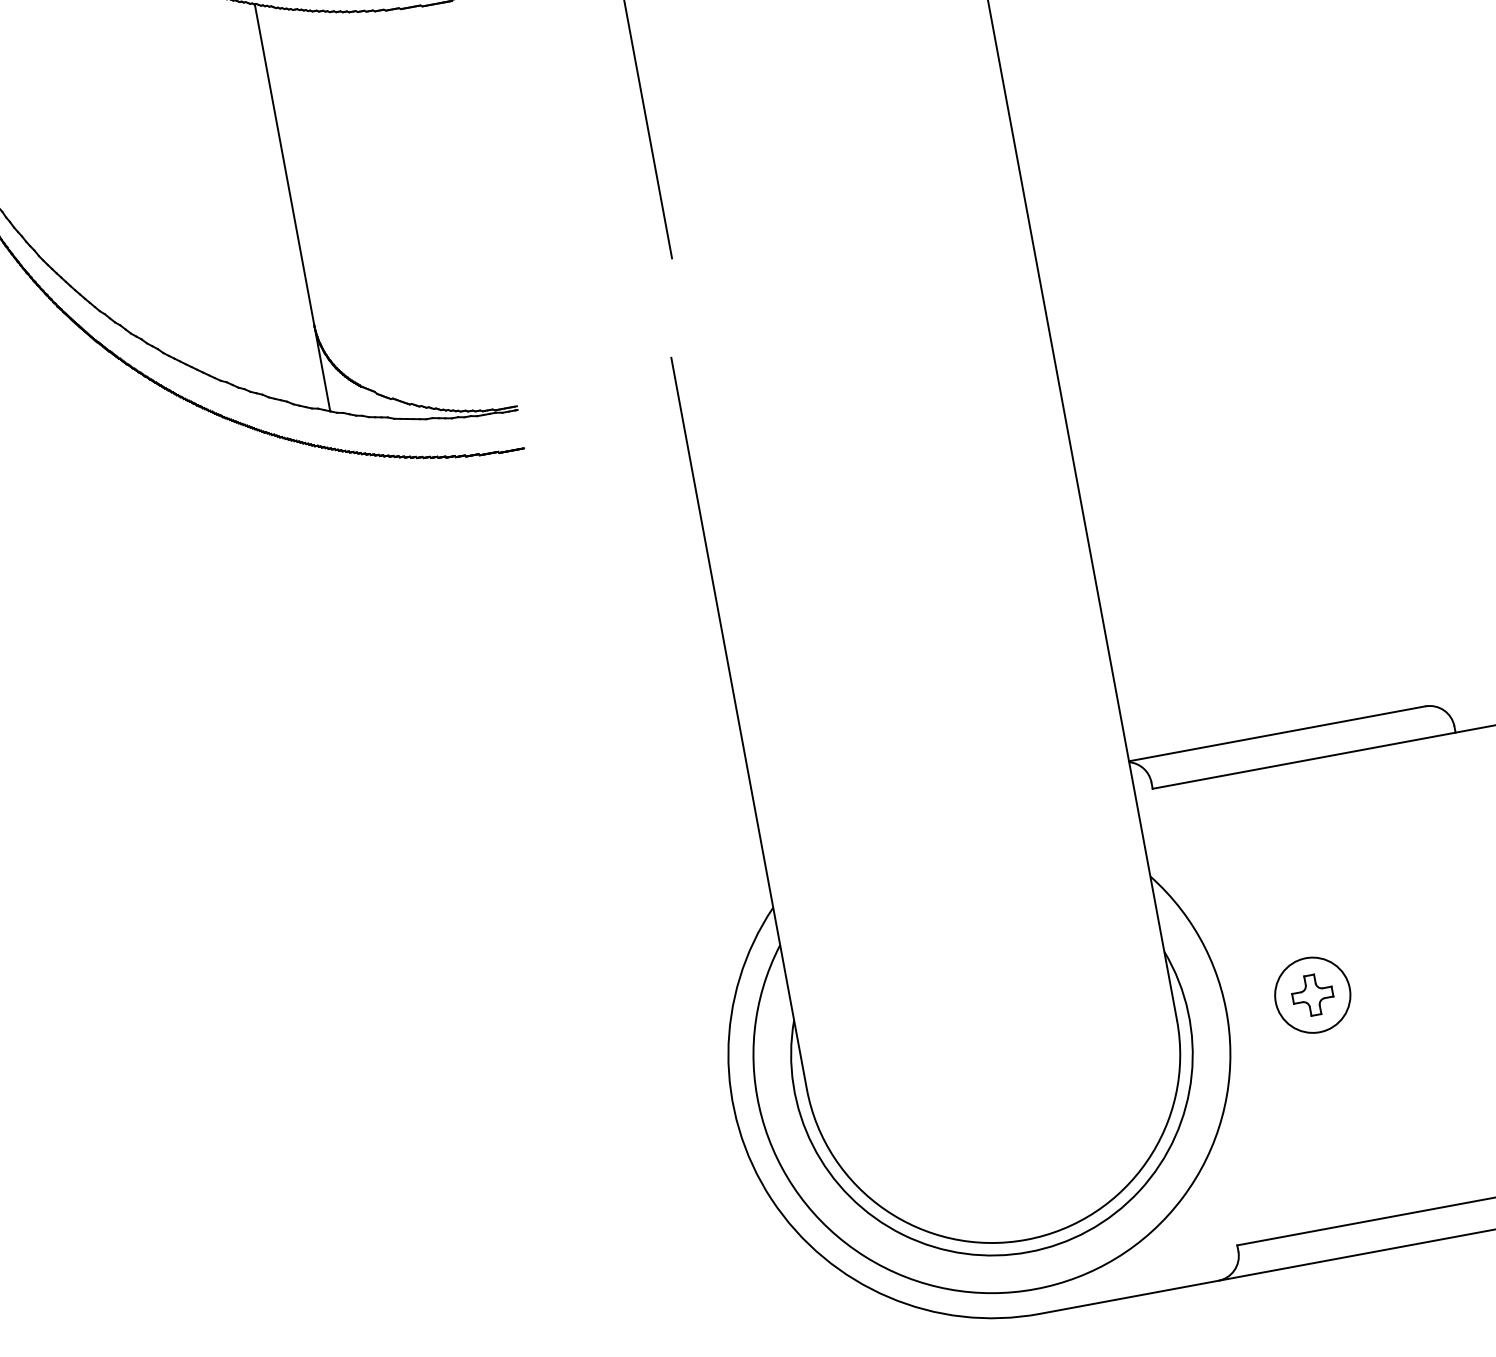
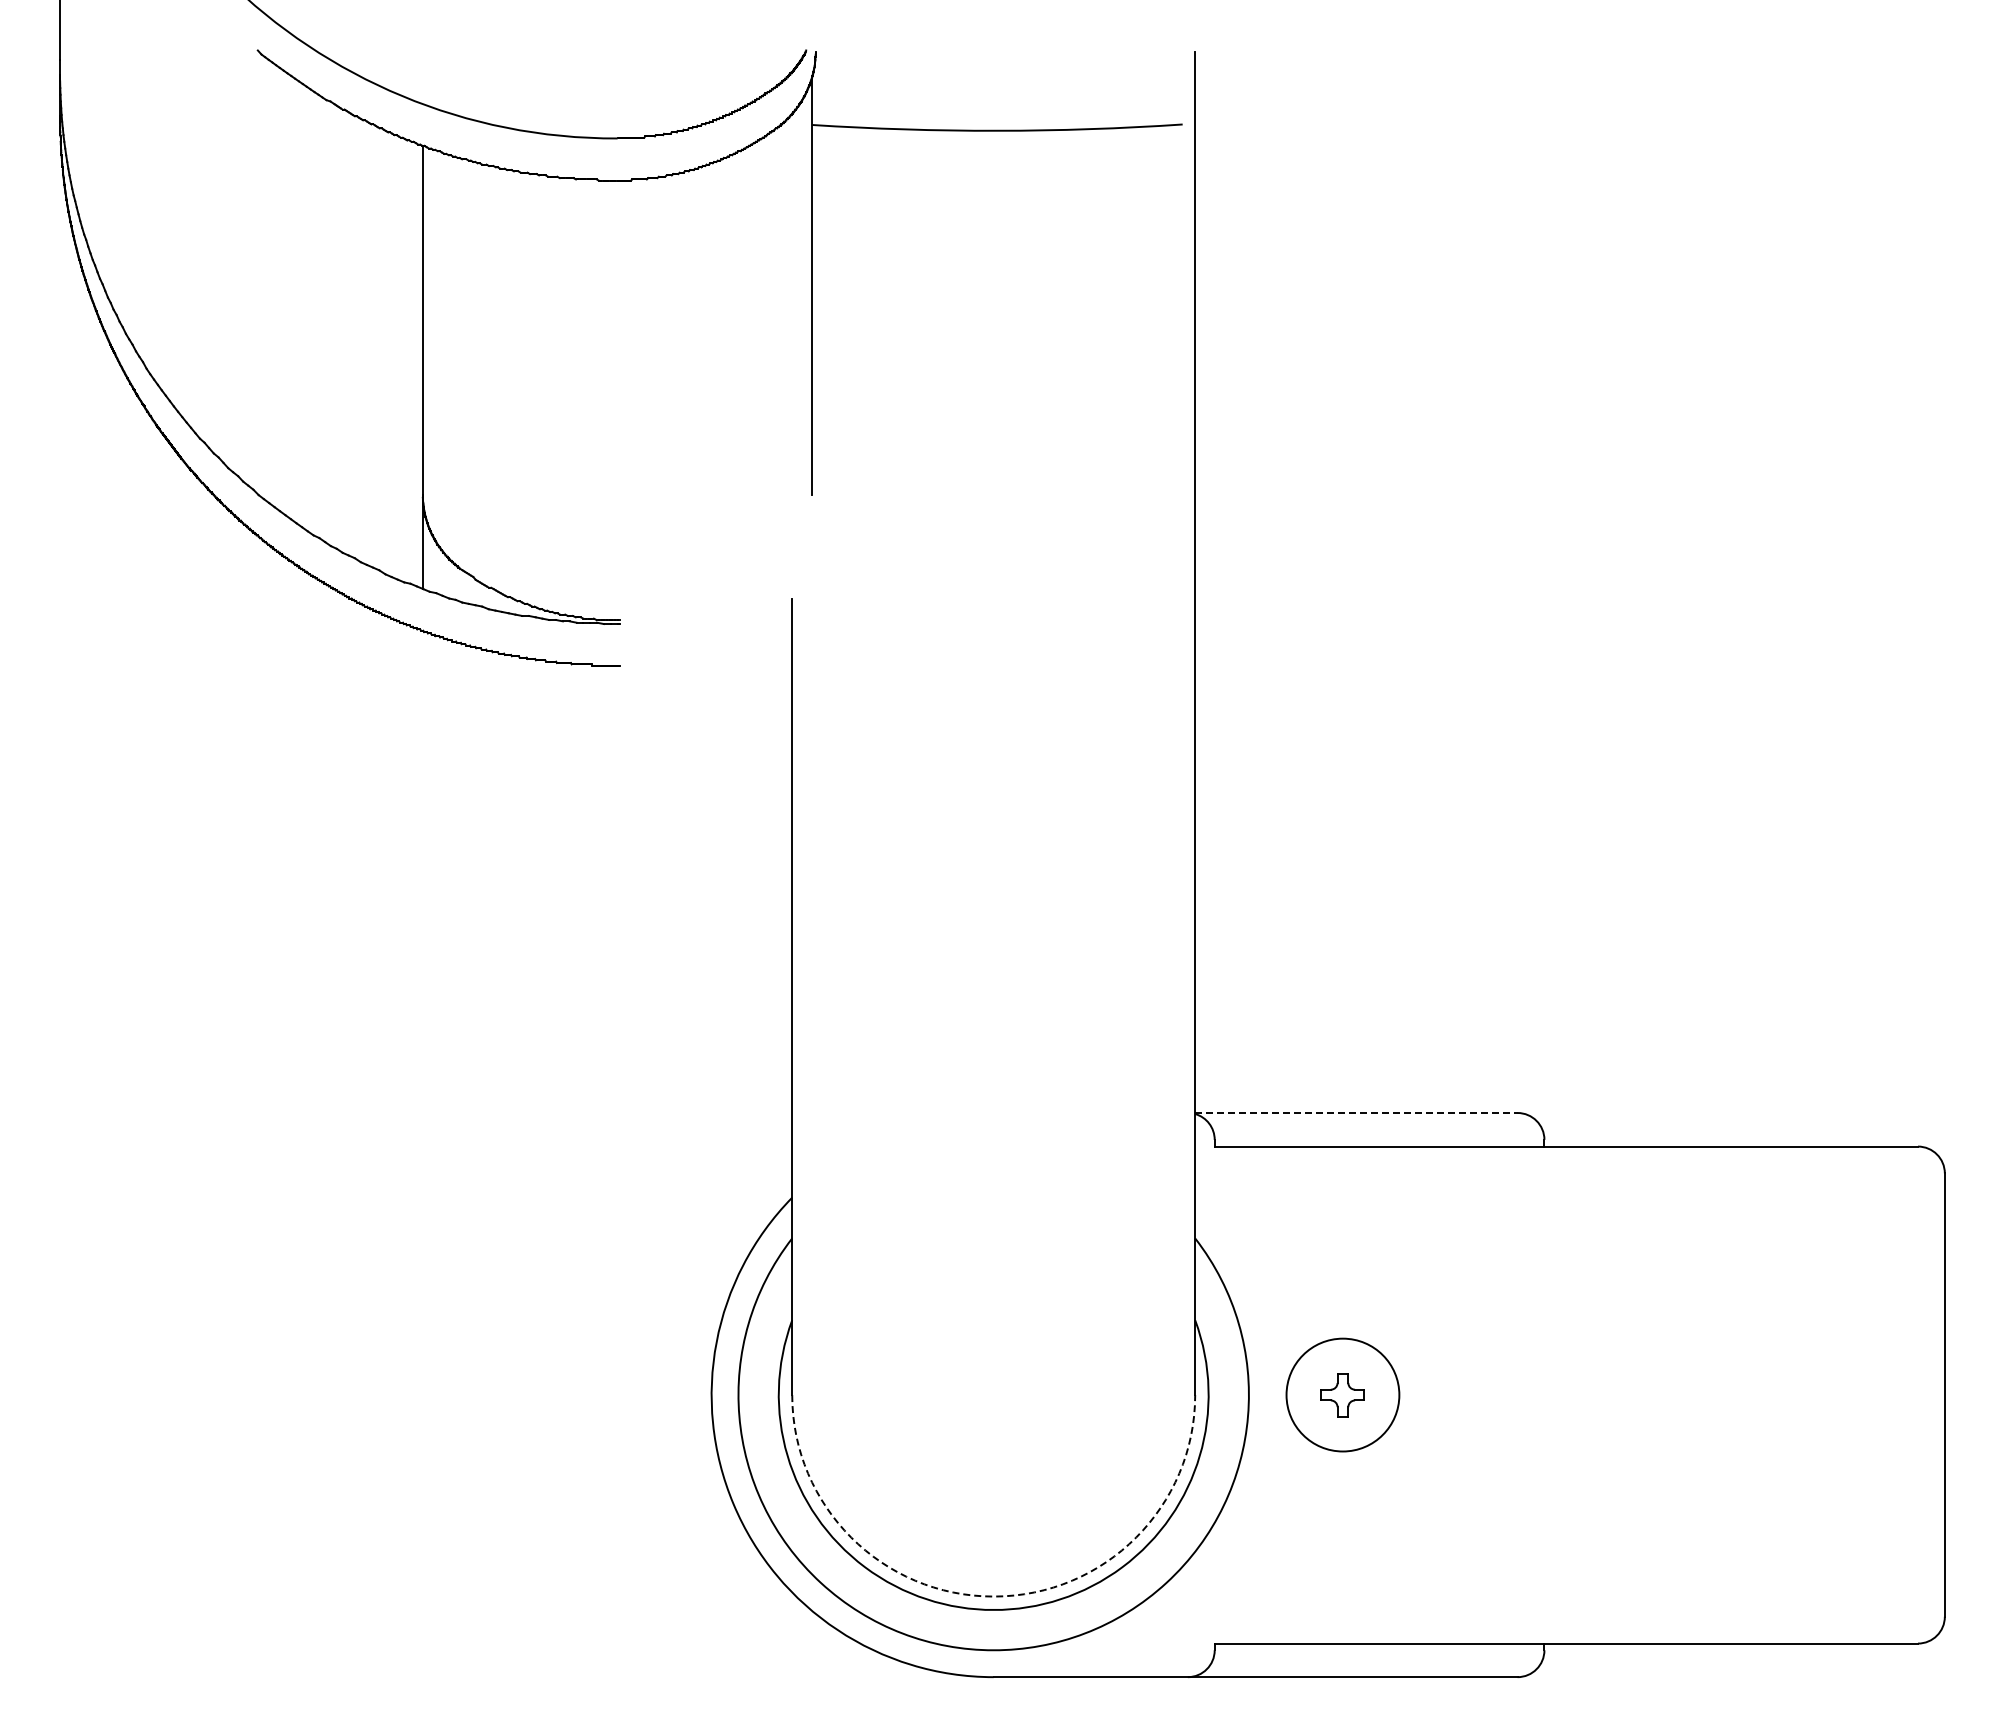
line: (1277, 734) -> (1356, 1113), solid -> dashed
circle: (1312, 994) -> (1342, 1394), size x1.4
arc: (1026, 1239) -> (993, 1596), solid -> dashed

